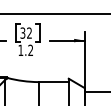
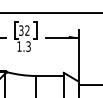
text: (30, 50) -> (28, 46), 1.2 -> 1.3

